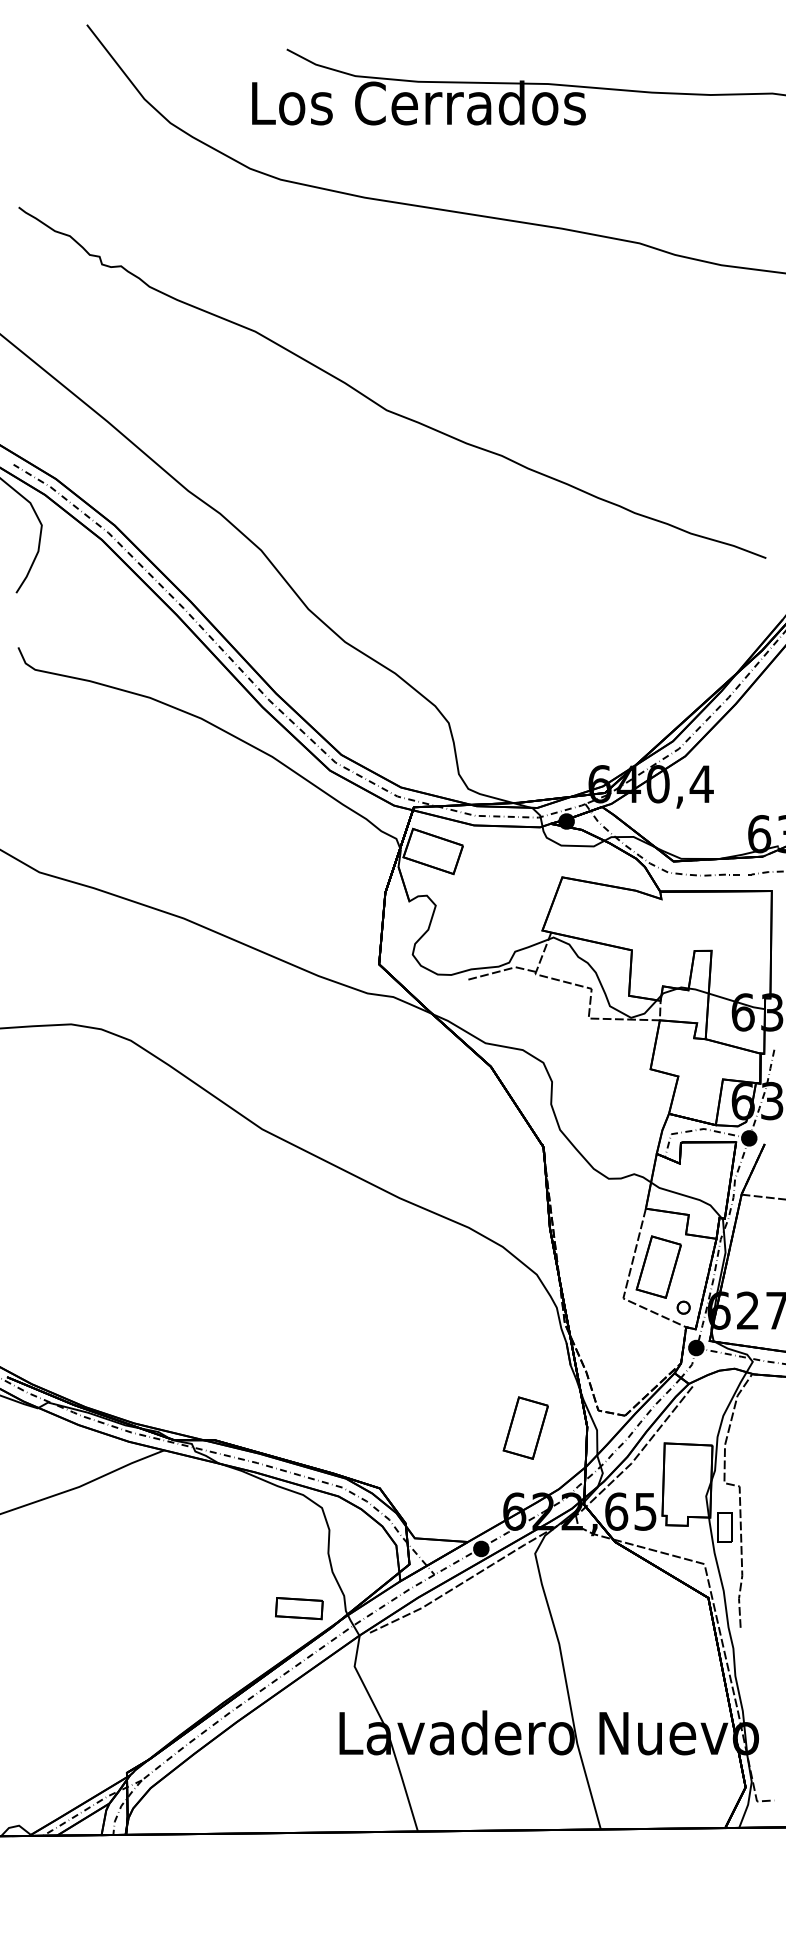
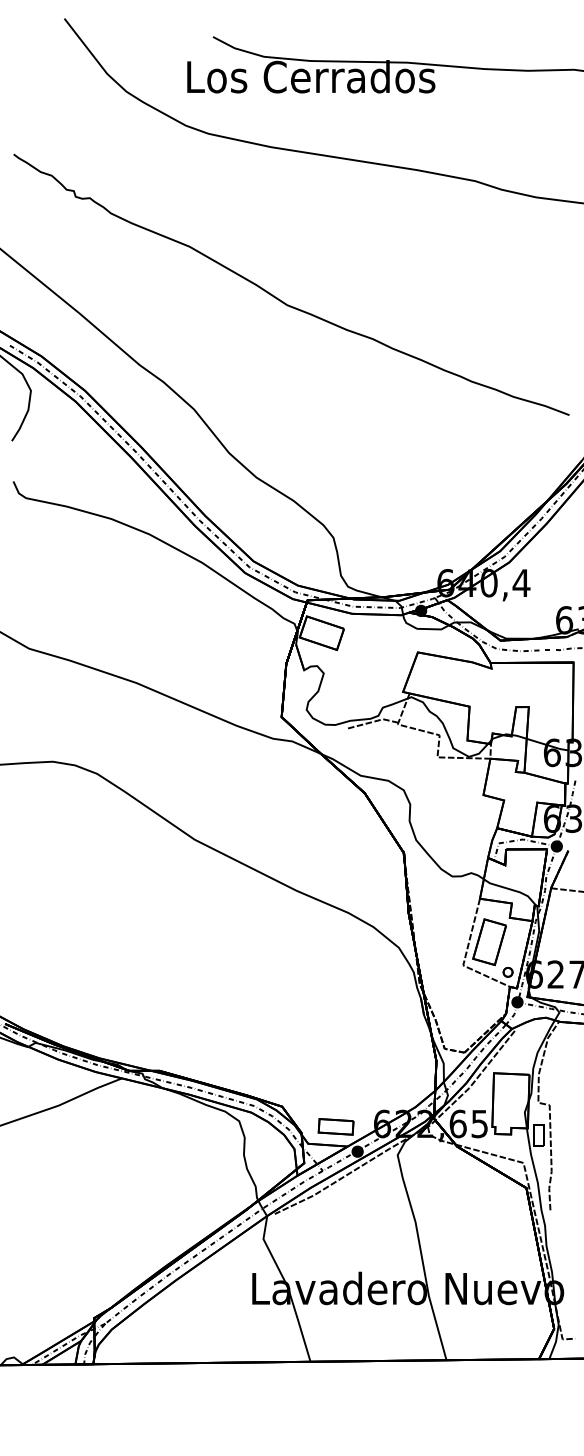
part: (525, 1427) -> (390, 1061), removed
part: (299, 1608) -> (336, 1126), moved

